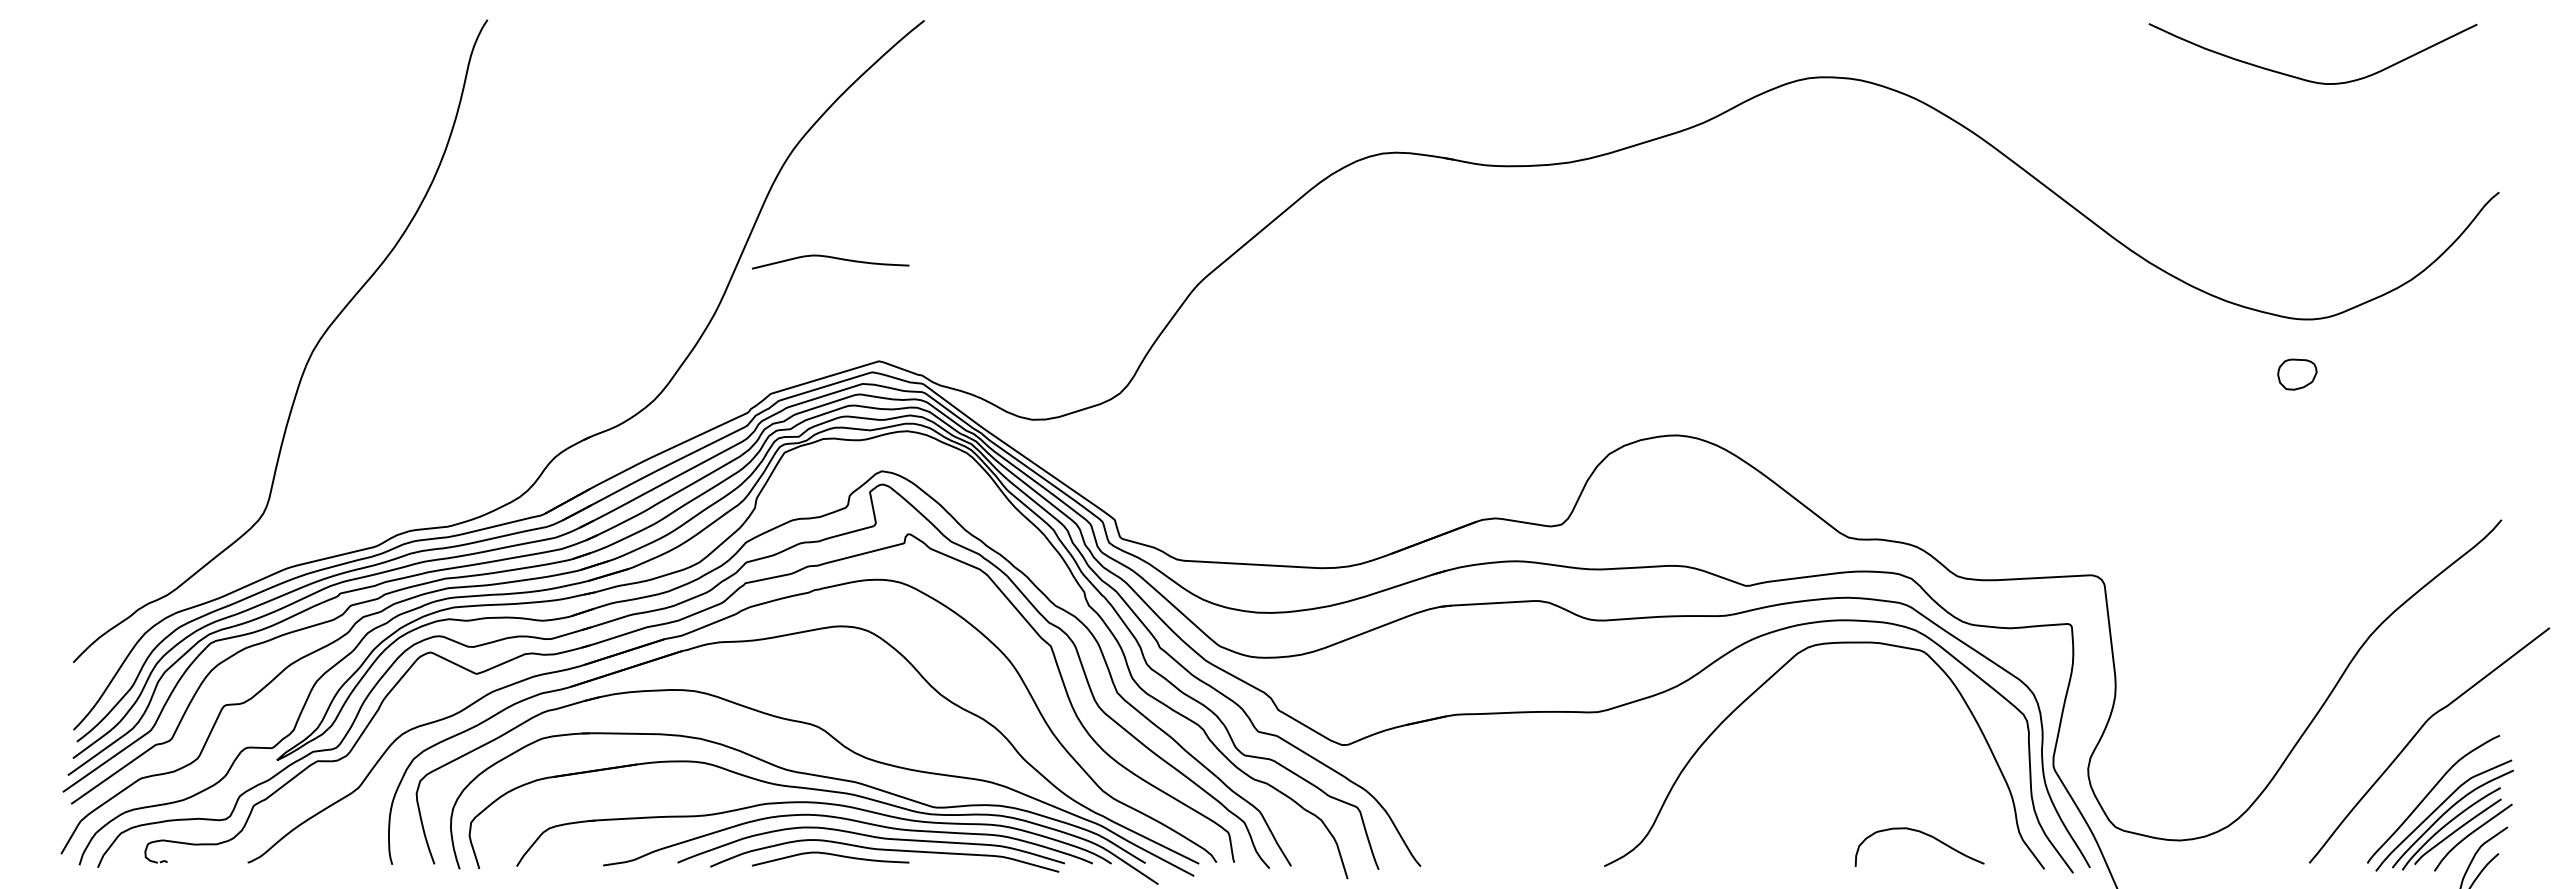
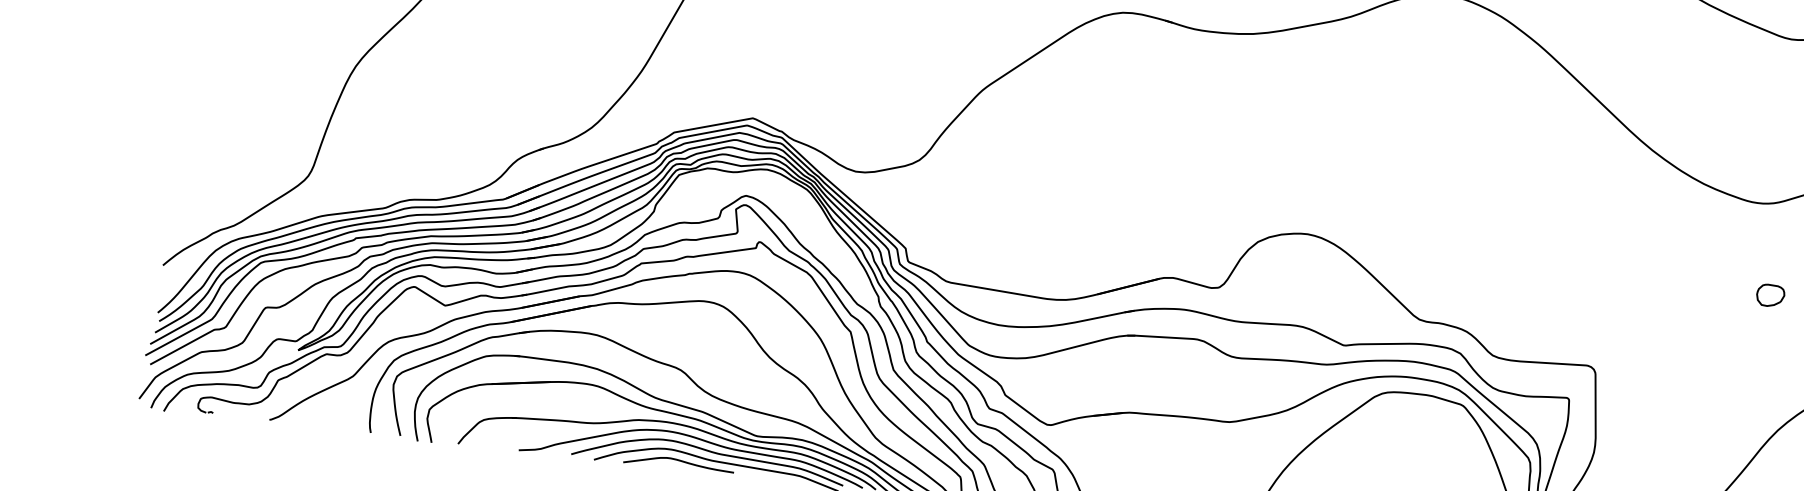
curve: (831, 258) -> (727, 42), removed
part: (2297, 374) -> (1770, 295), moved

